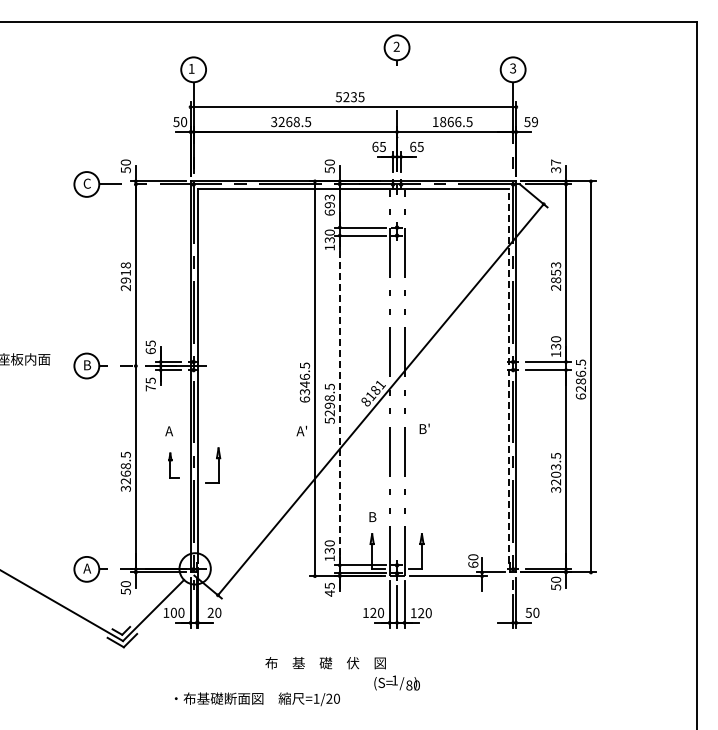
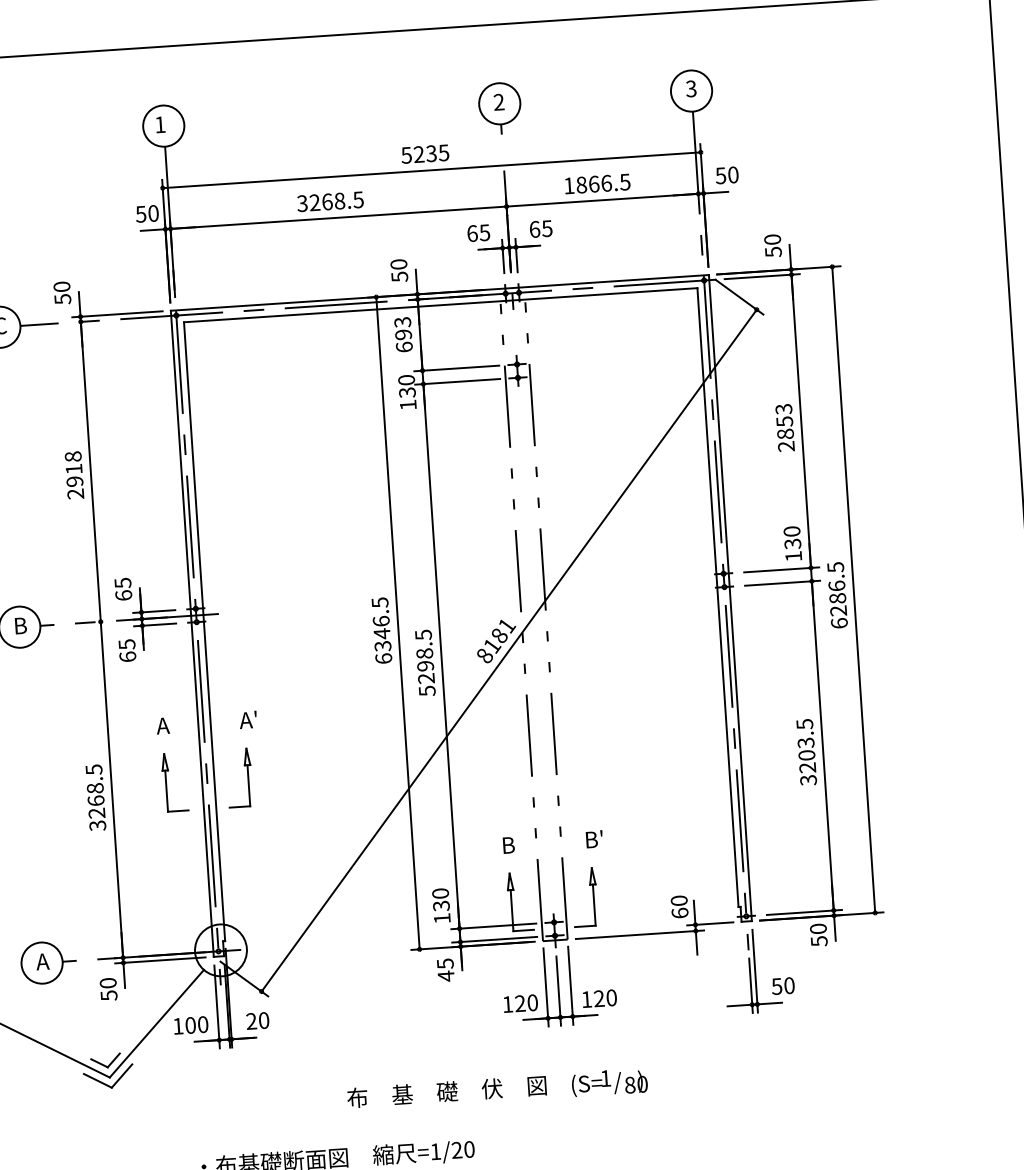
part: (396, 49) -> (499, 106), moved
text: (534, 122) -> (732, 175), 59 -> 50
text: (556, 165) -> (773, 244), 37 -> 50
line: (508, 375) -> (717, 596), dashed -> solid
text: (150, 388) -> (127, 657), 75 -> 65
line: (339, 400) -> (440, 656), dashed -> solid
text: (424, 428) -> (594, 838), moved
text: (301, 430) -> (247, 719), moved
part: (173, 465) -> (173, 782), size x1.43
text: (396, 682) -> (608, 1081), moved

